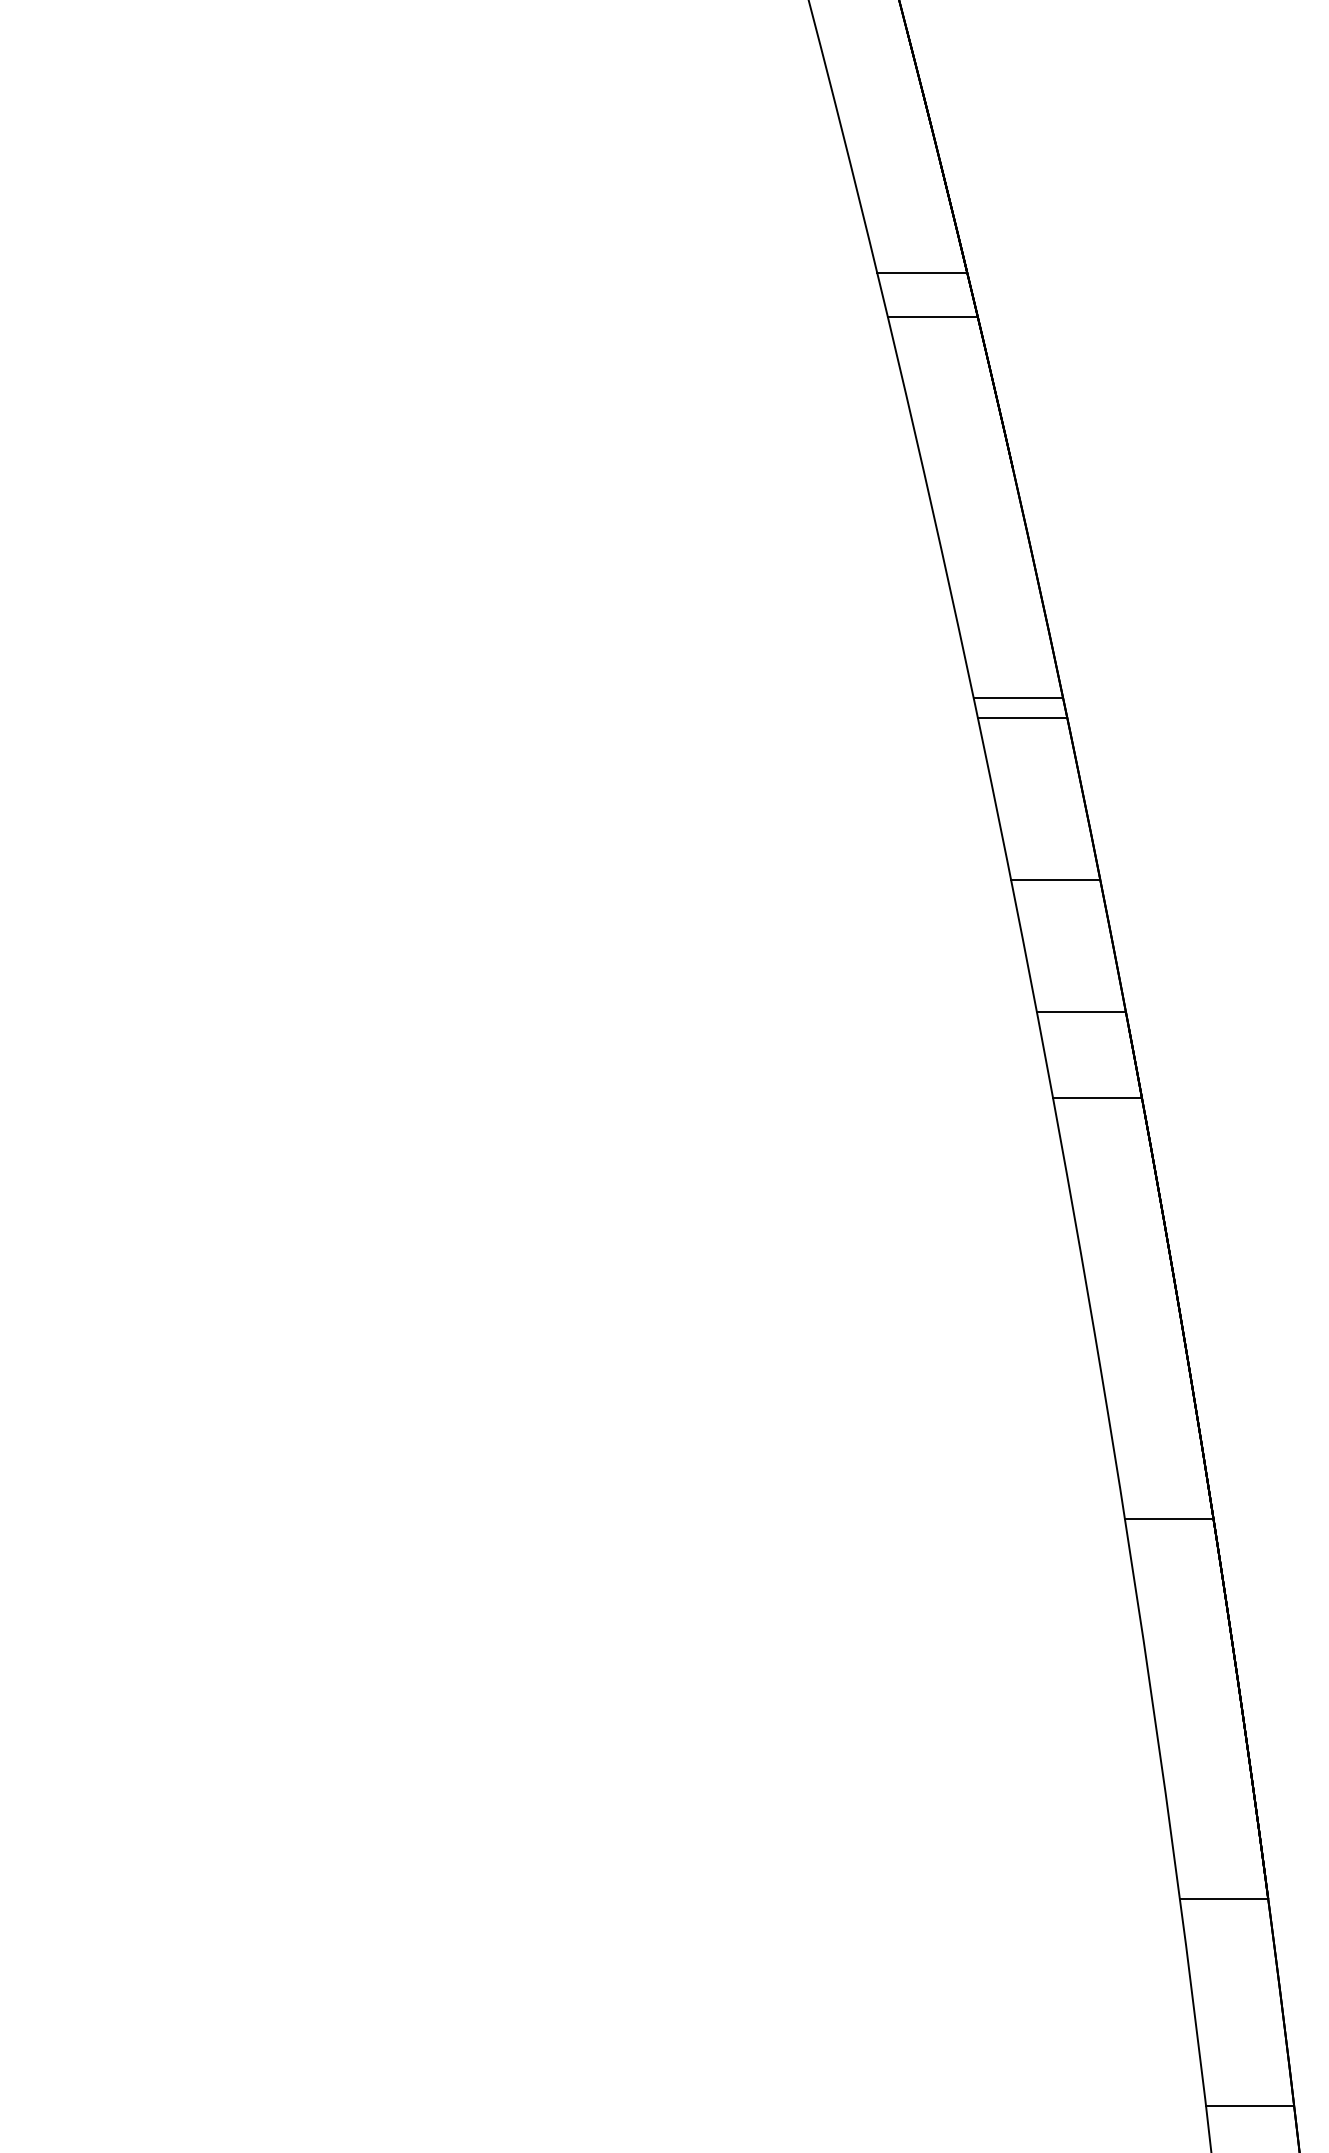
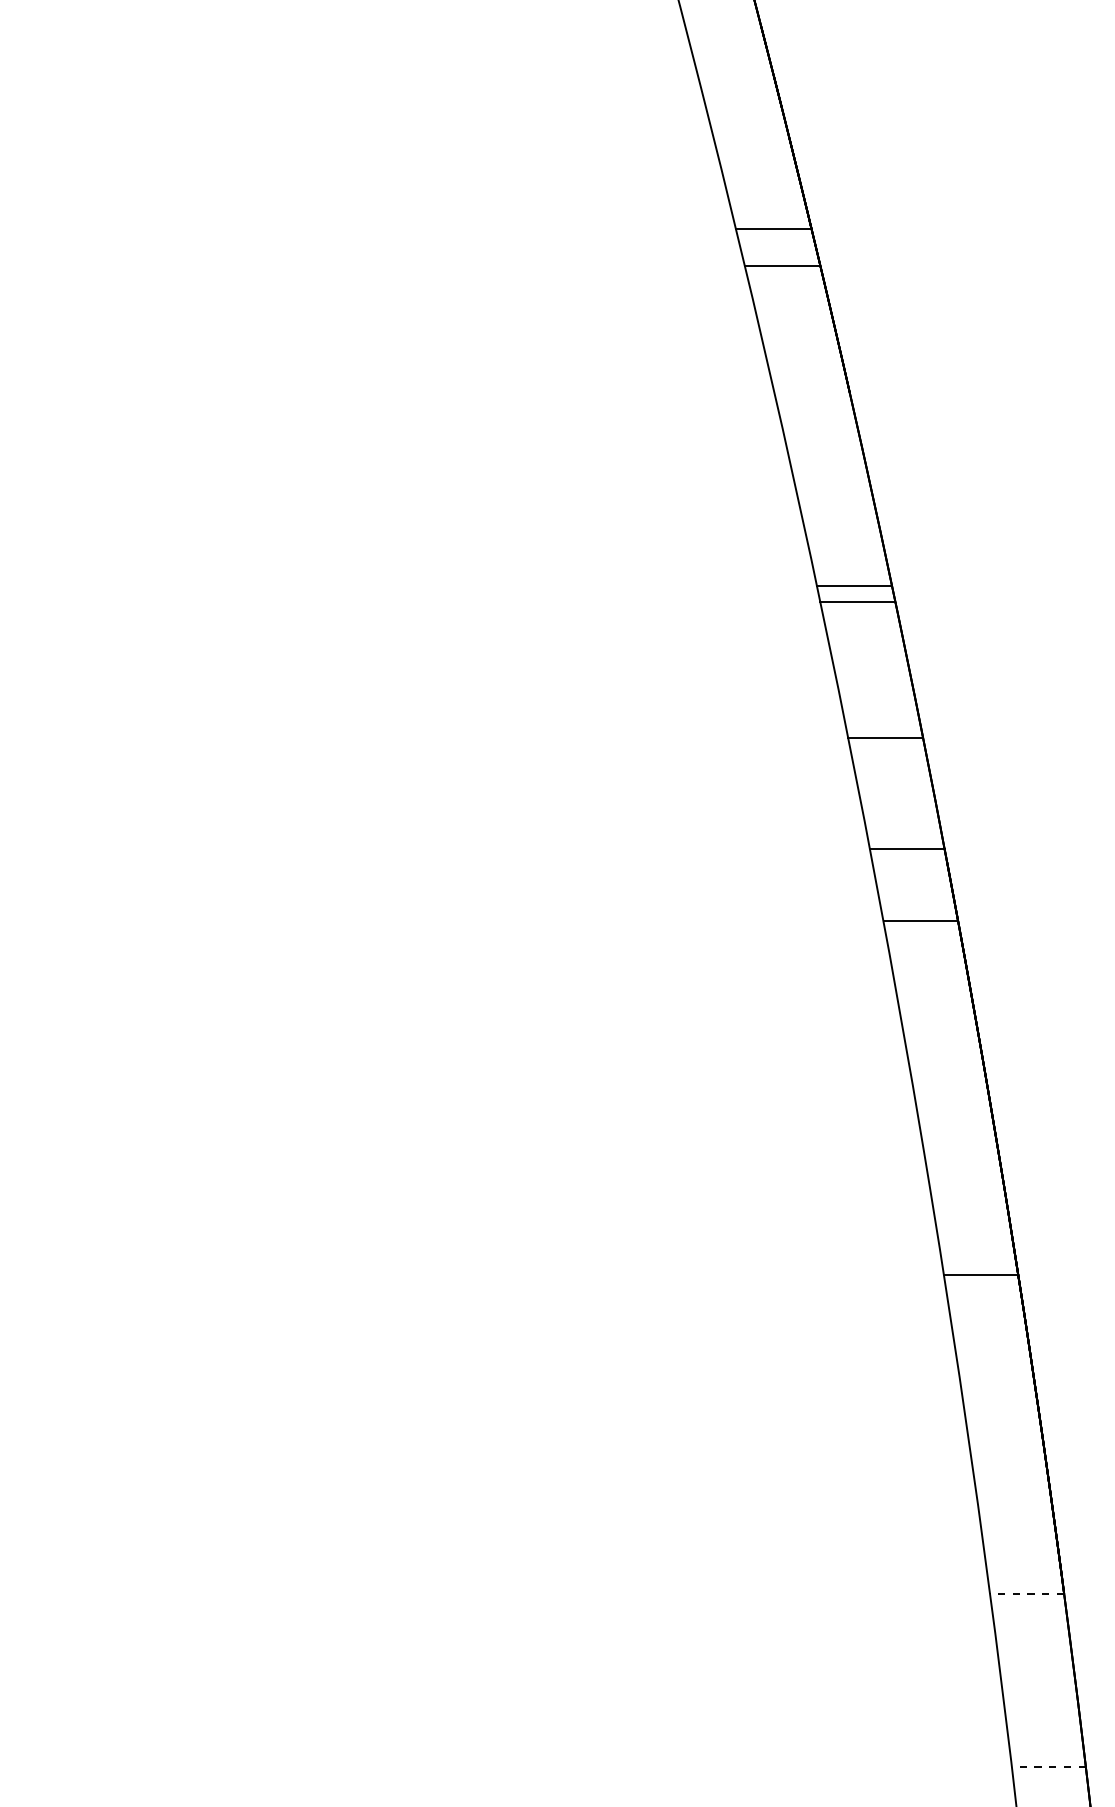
line: (1223, 1898) -> (1026, 1593), solid -> dashed
line: (1249, 2106) -> (1048, 1767), solid -> dashed

